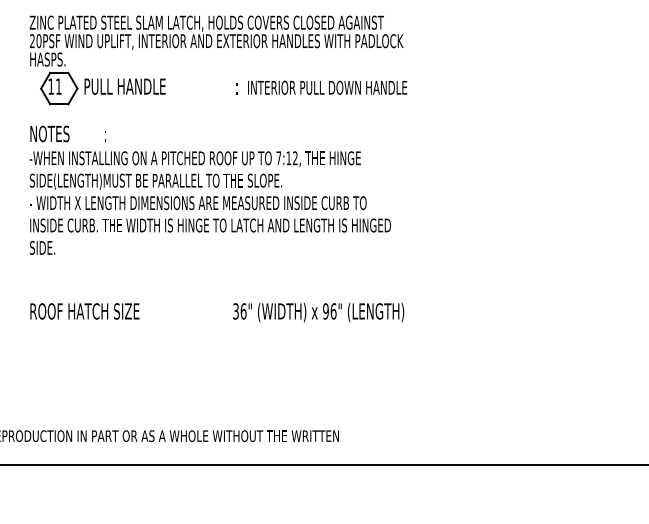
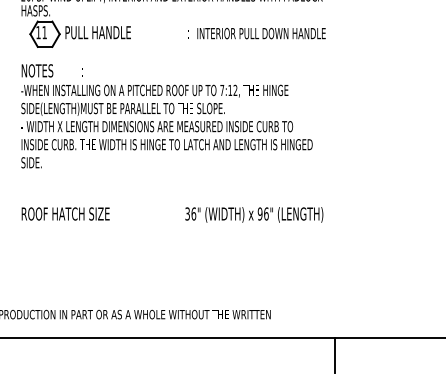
line: (418, 486) -> (334, 355), added

